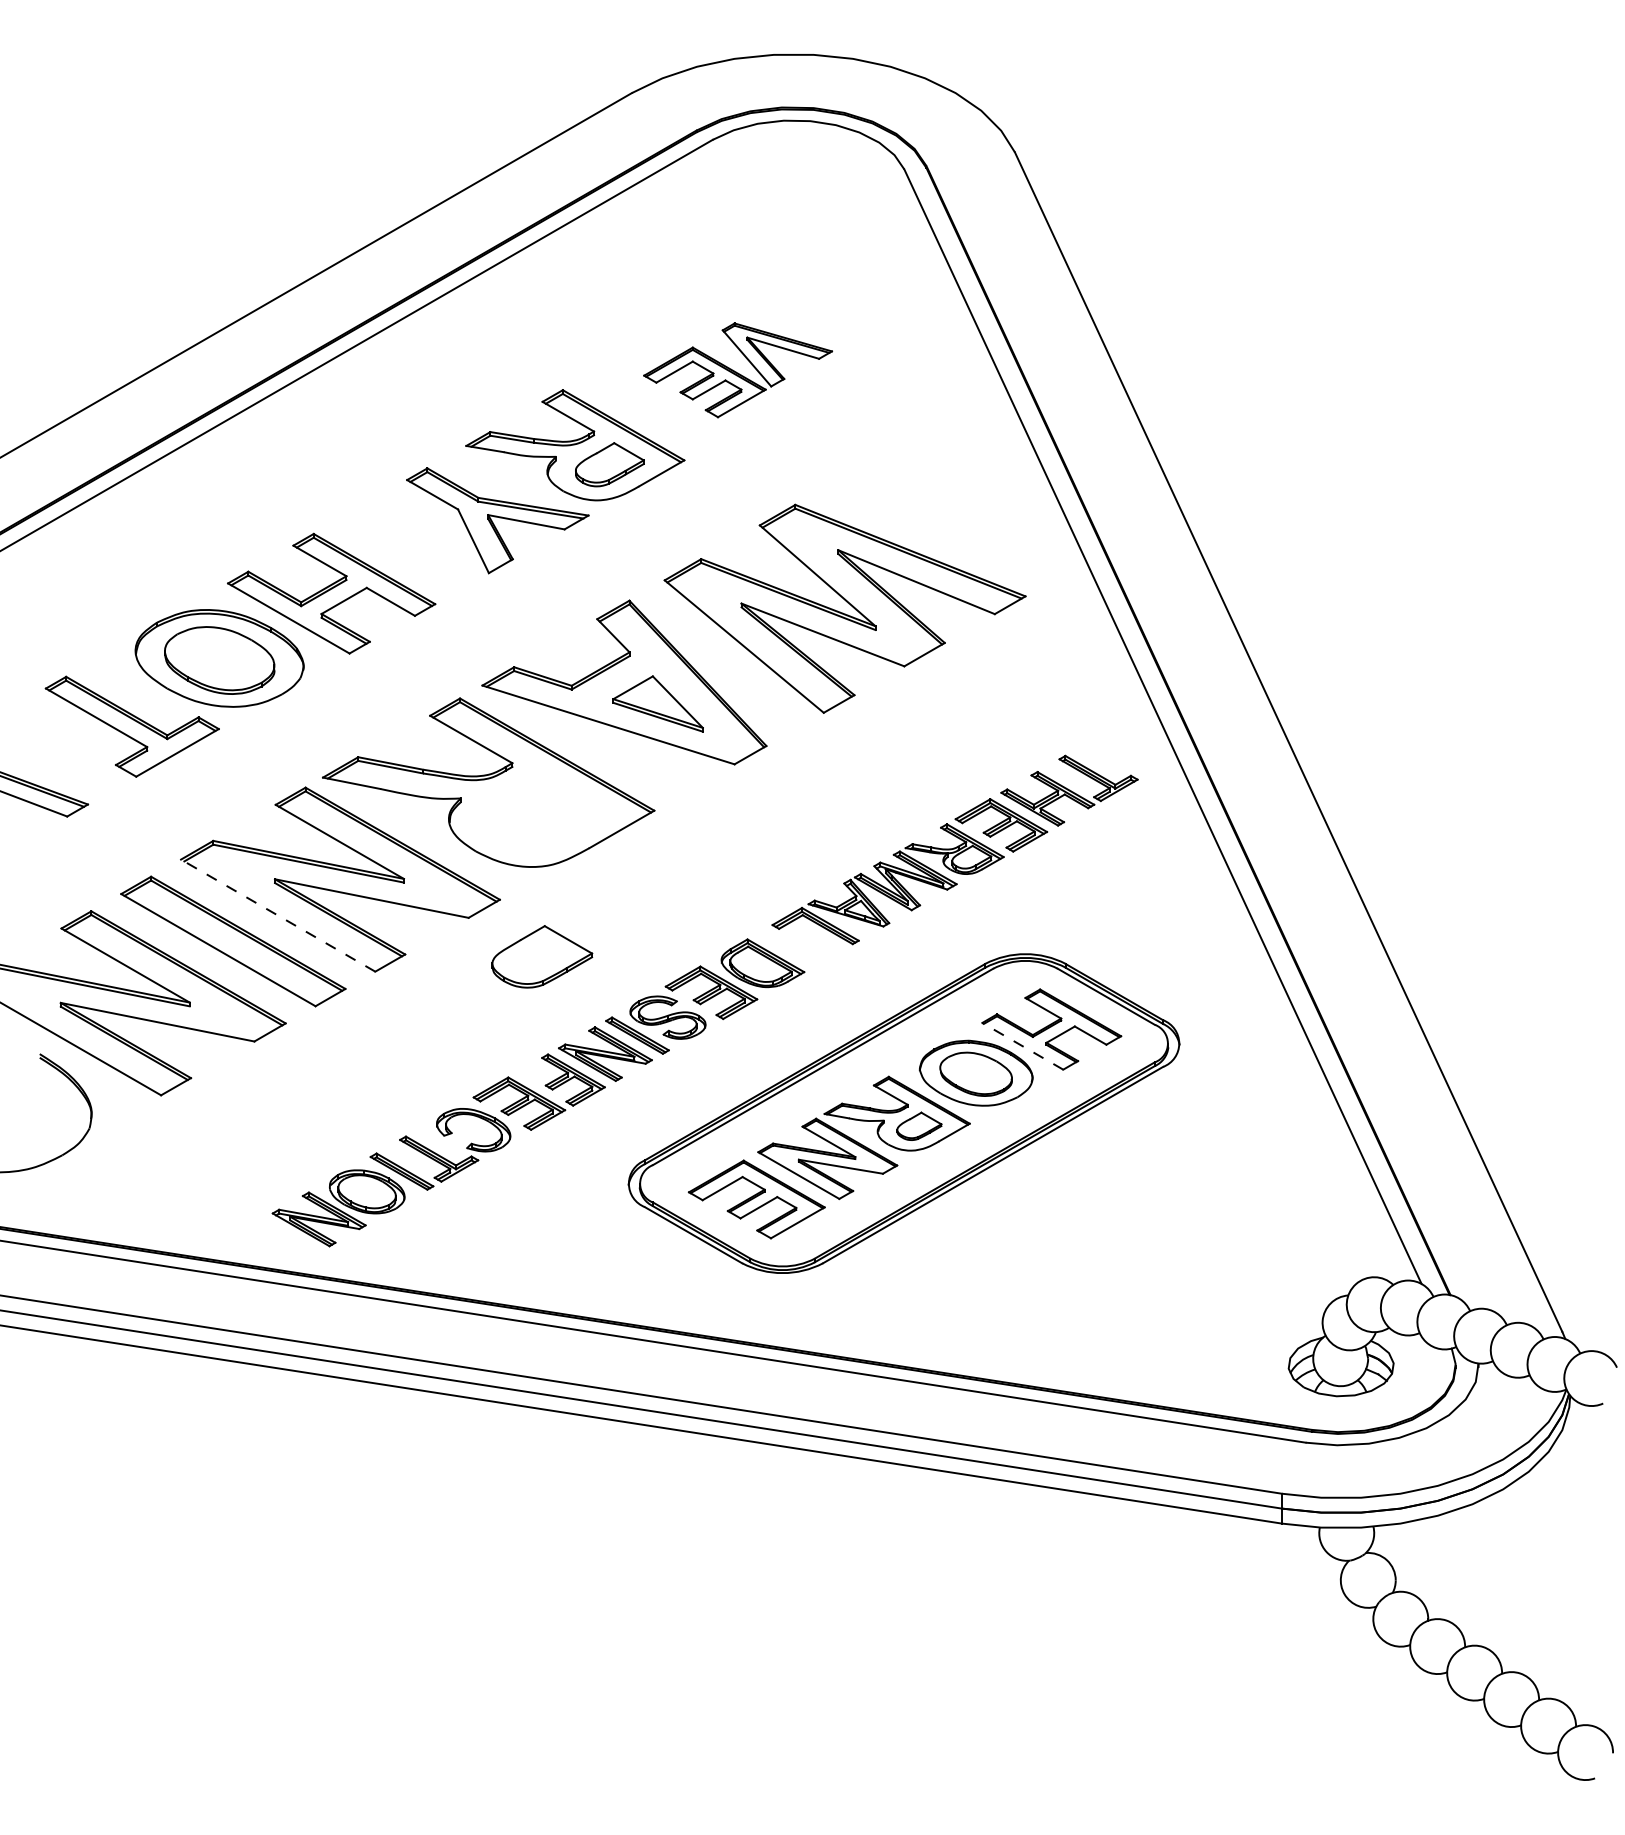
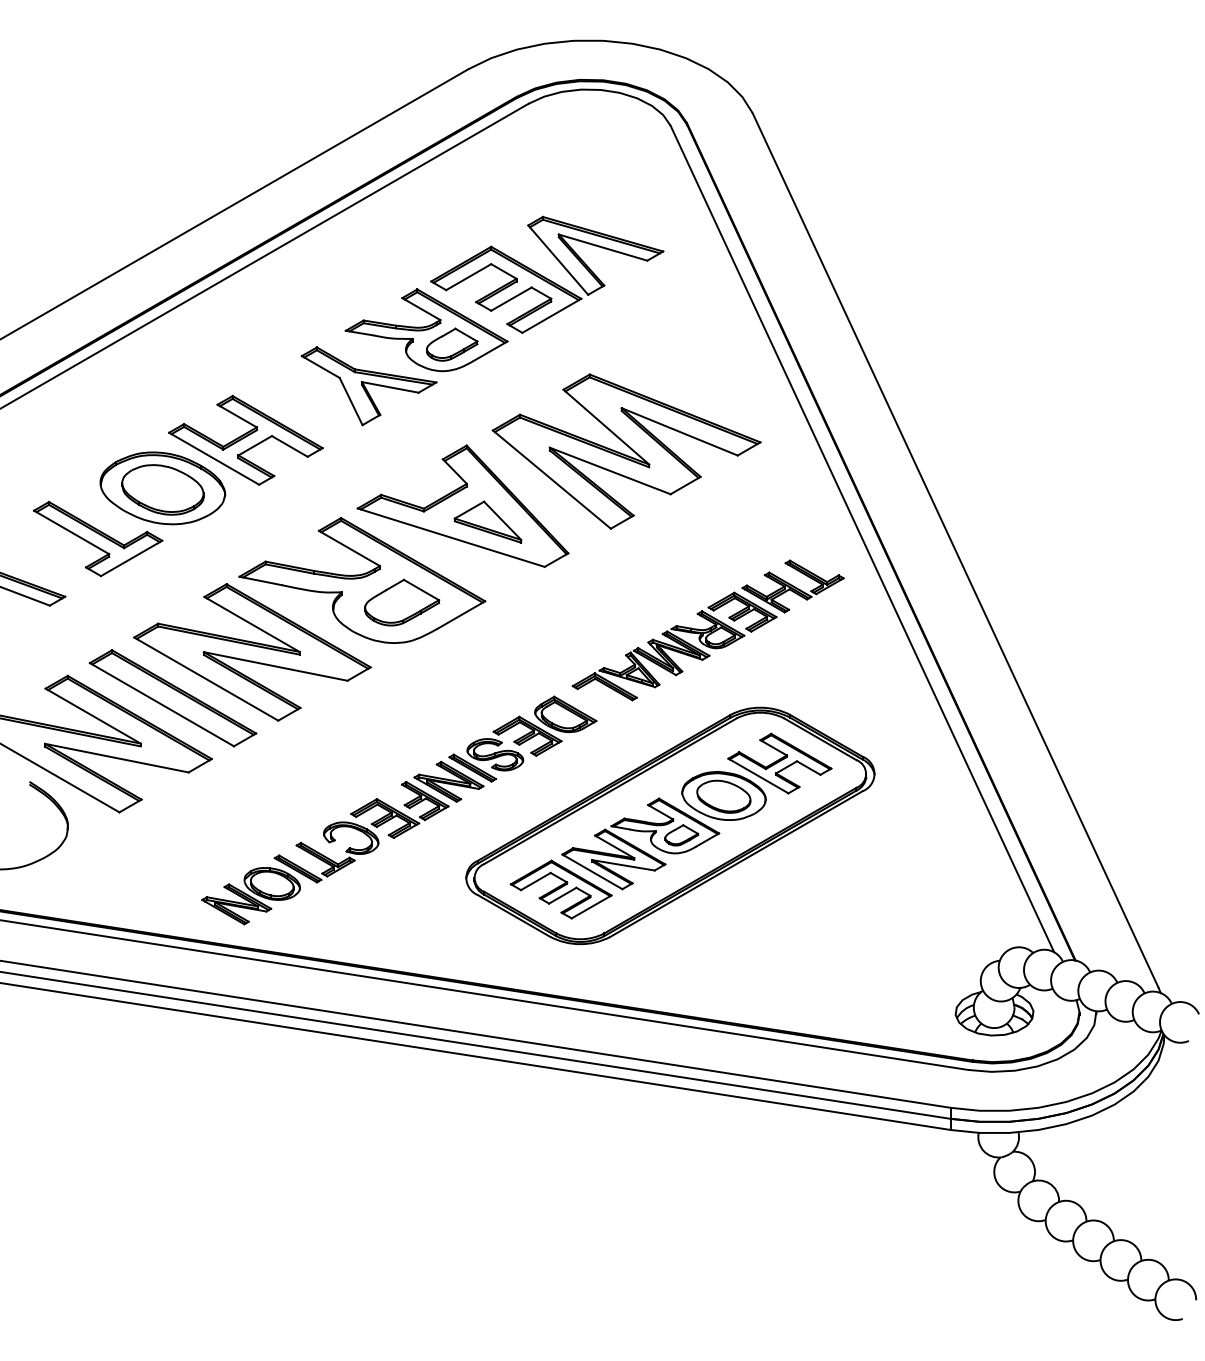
part: (738, 370) -> (547, 274), size x1.67
line: (277, 914) -> (205, 678), dashed -> solid
part: (542, 956) -> (402, 602), moved
line: (1022, 1046) -> (758, 776), dashed -> solid

